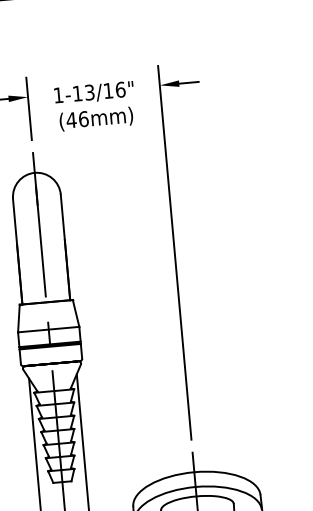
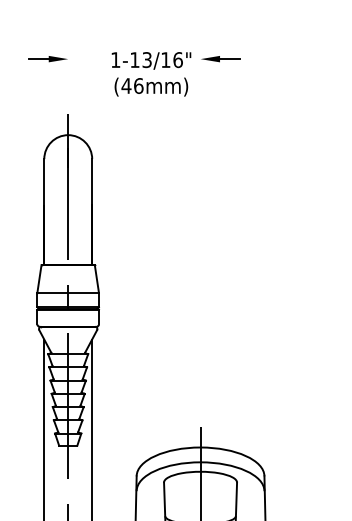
text: (95, 106) -> (151, 74), moved
line: (29, 108) -> (68, 70), removed
line: (174, 252) -> (200, 226), removed

